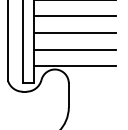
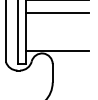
line: (75, 33) -> (57, 25), removed
line: (75, 50) -> (57, 38), removed

